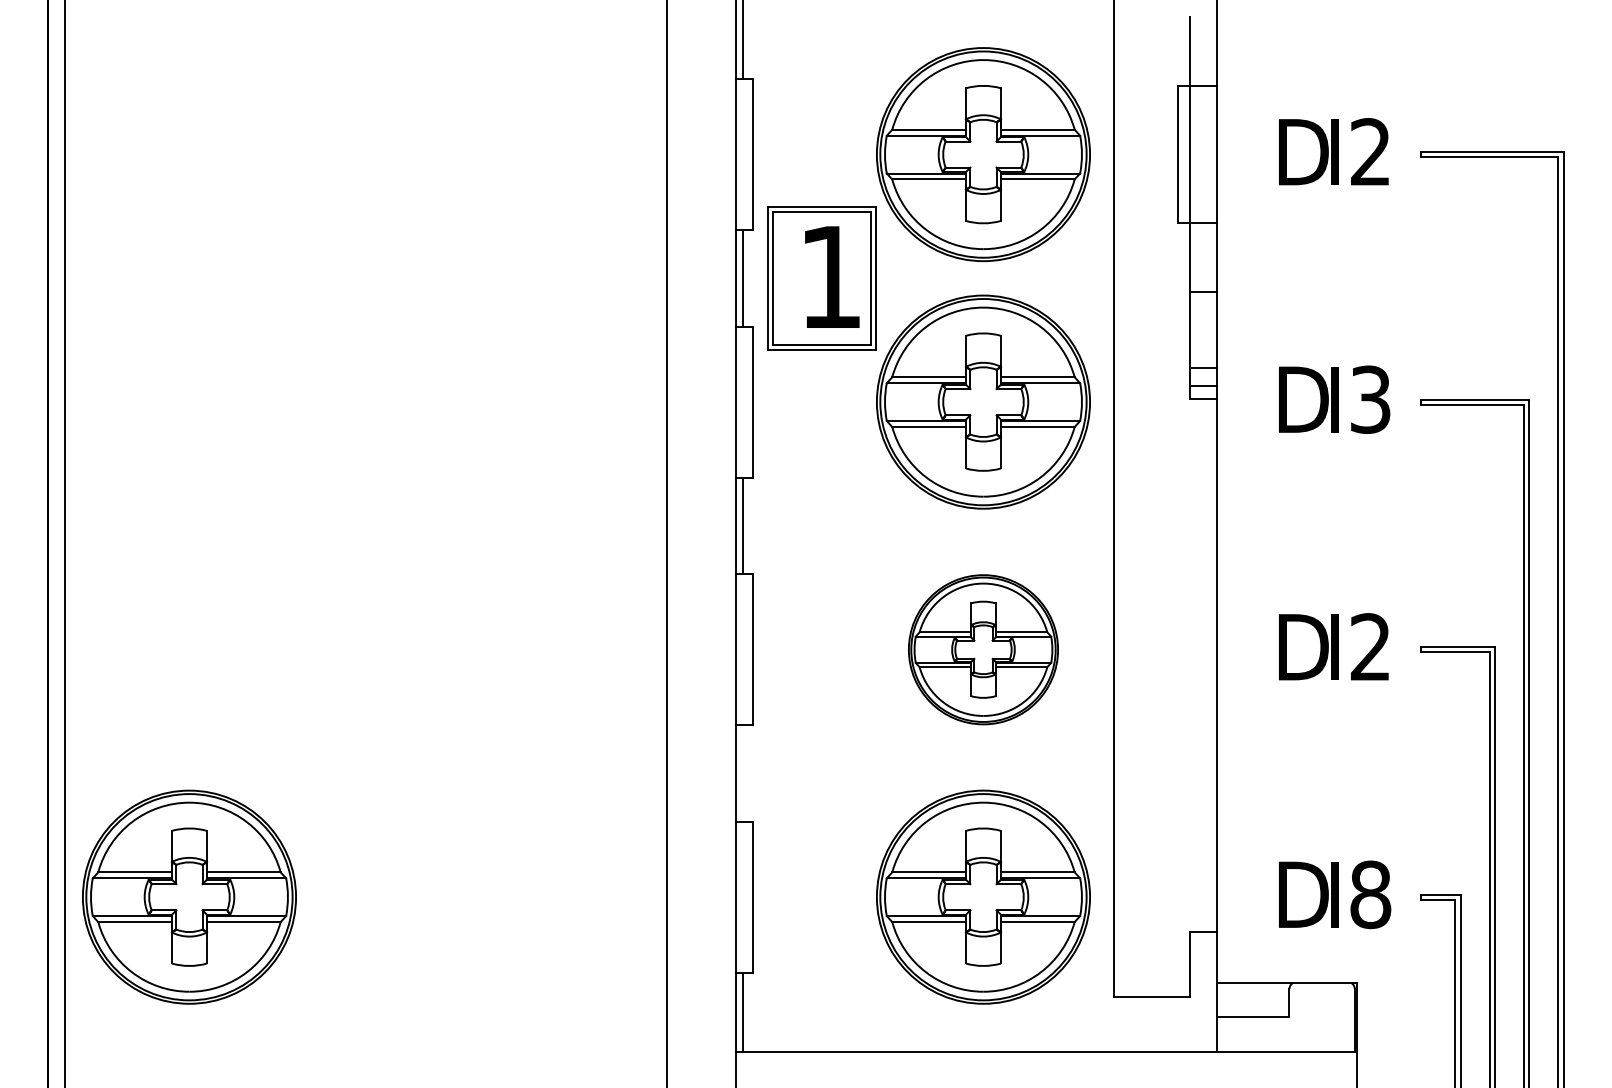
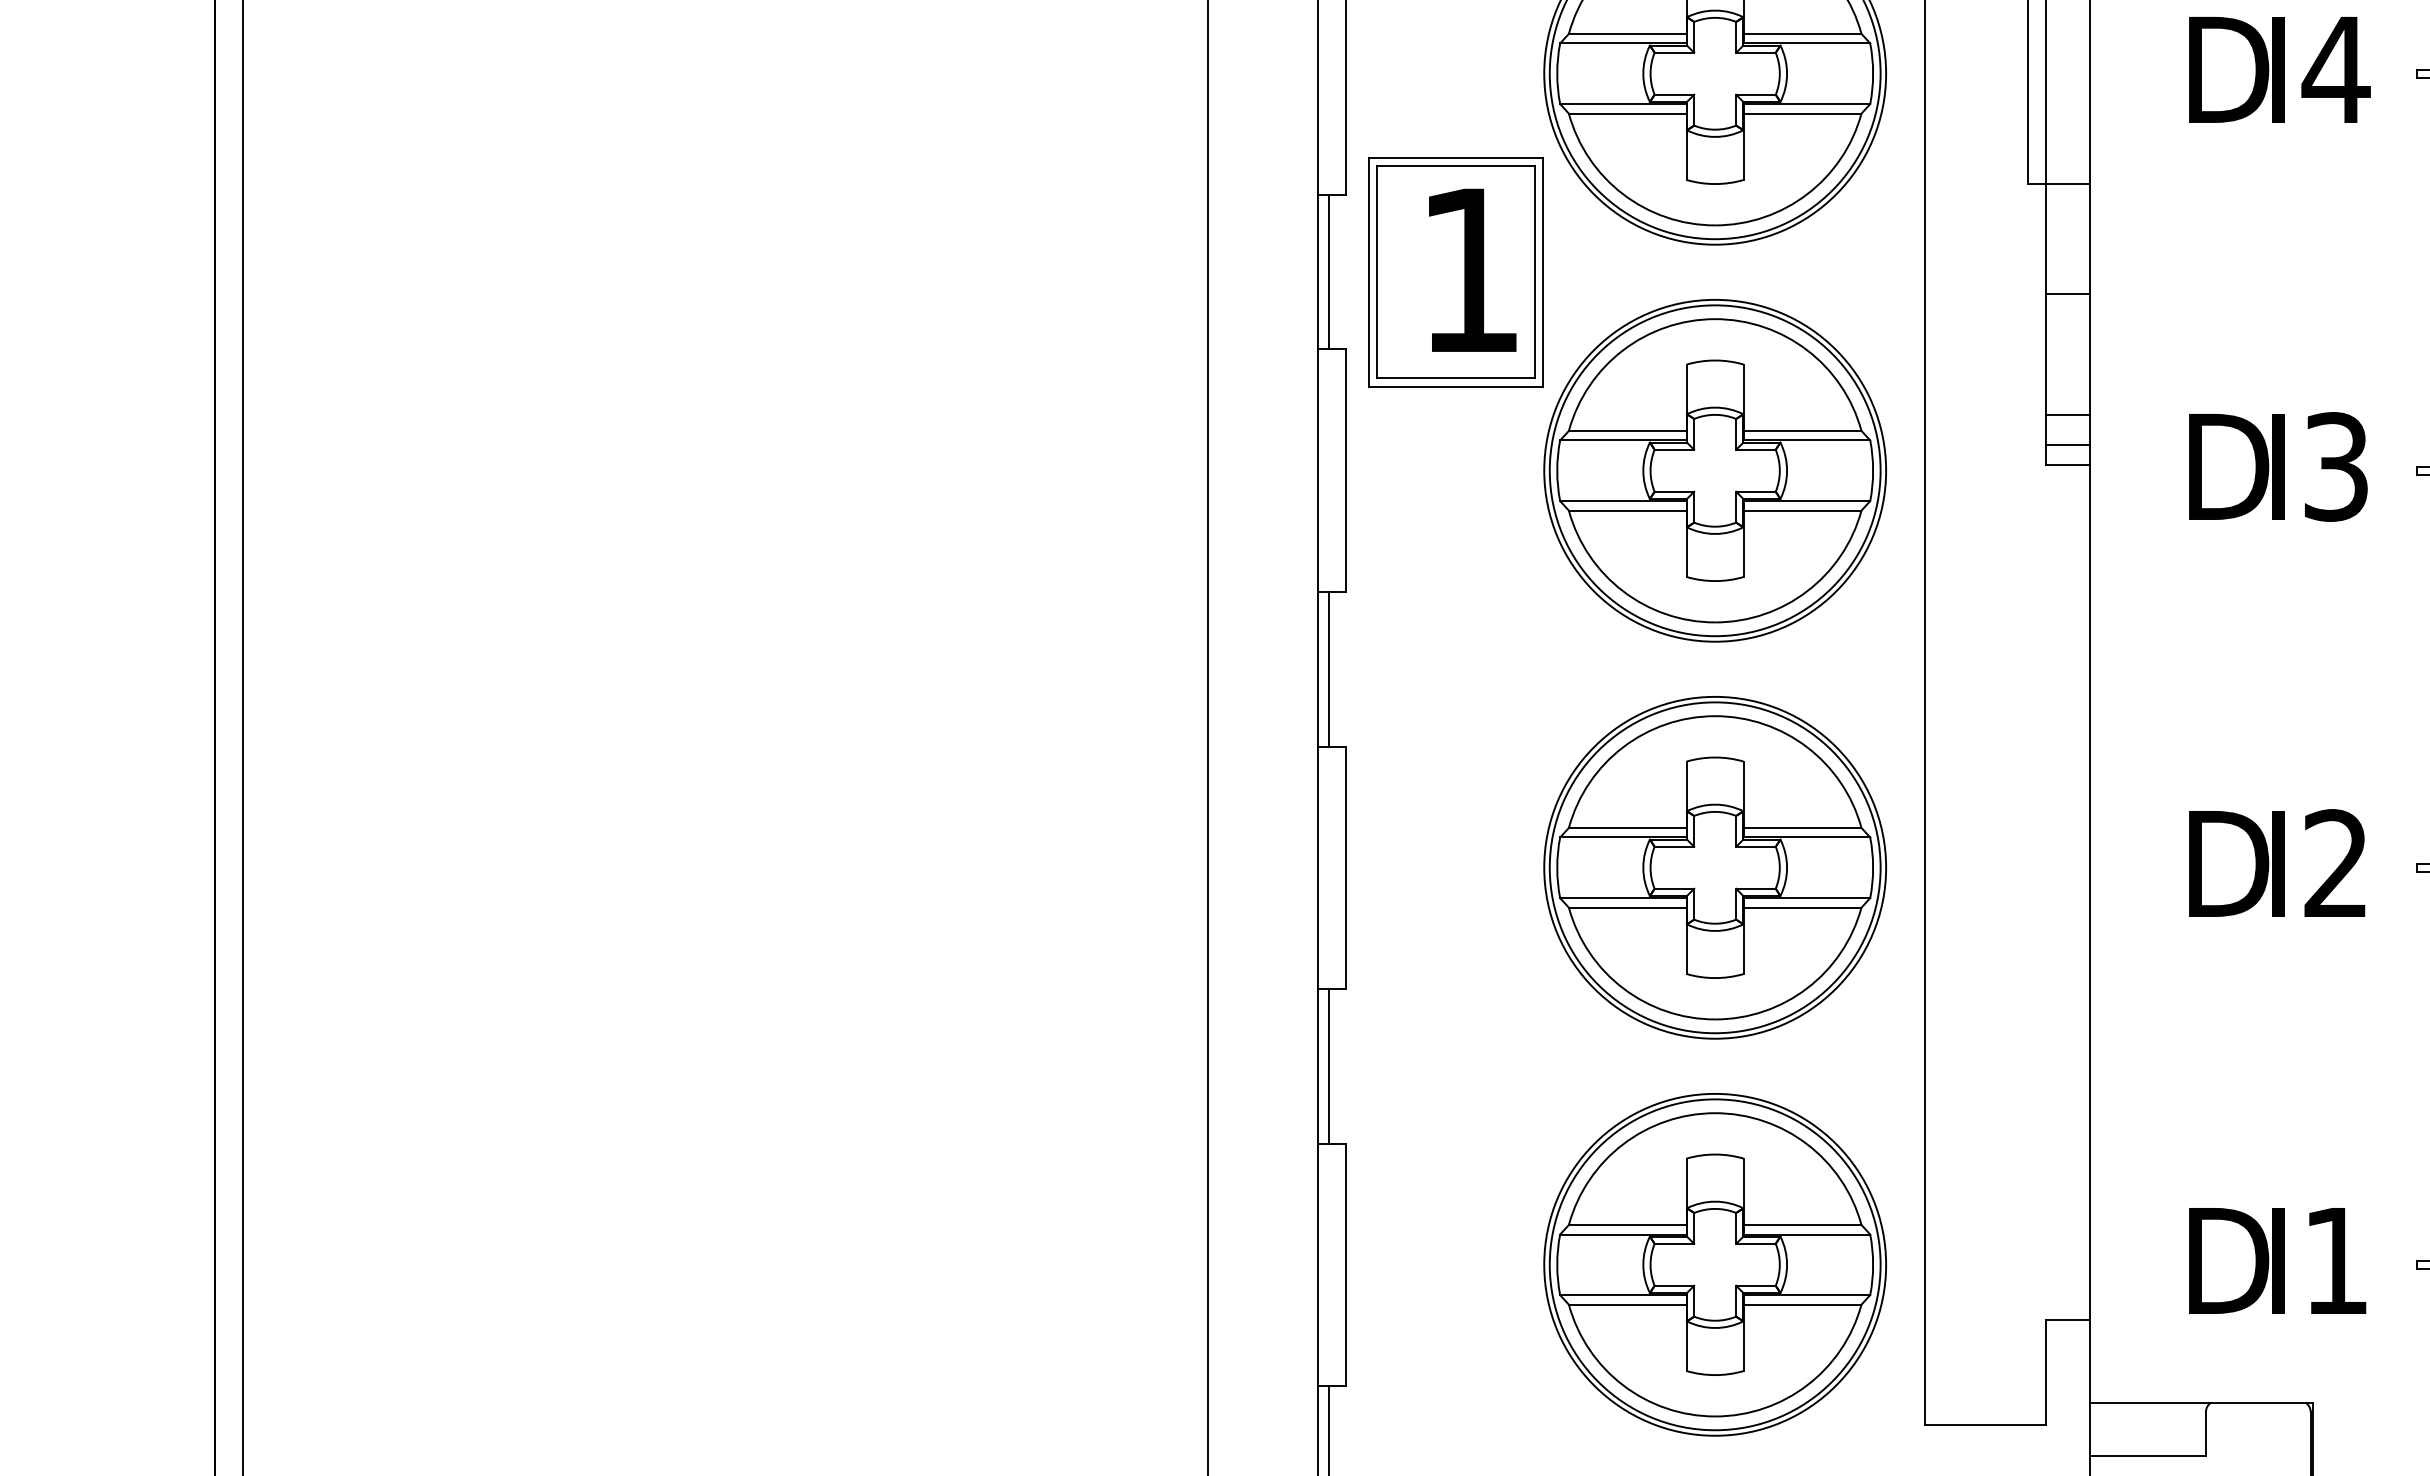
text: (1370, 151) -> (2335, 68), 2 -> 4
part: (983, 649) -> (1715, 867), size x1.43
line: (742, 773) -> (1328, 1066), added
text: (1370, 894) -> (2335, 1260), 8 -> 1
part: (189, 896) -> (441, 1263), removed

